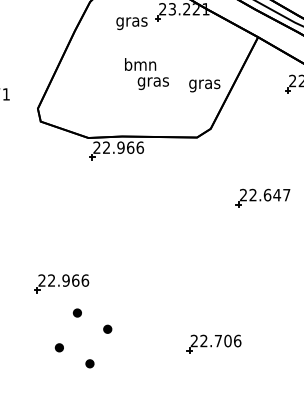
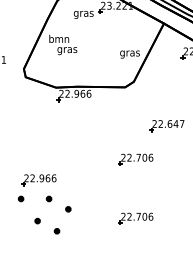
text: (147, 73) -> (63, 44), moved
part: (213, 250) -> (135, 159), added
part: (32, 312) -> (20, 198), added

